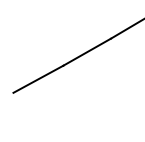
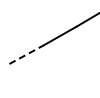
line: (38, 78) -> (26, 54), solid -> dashed

